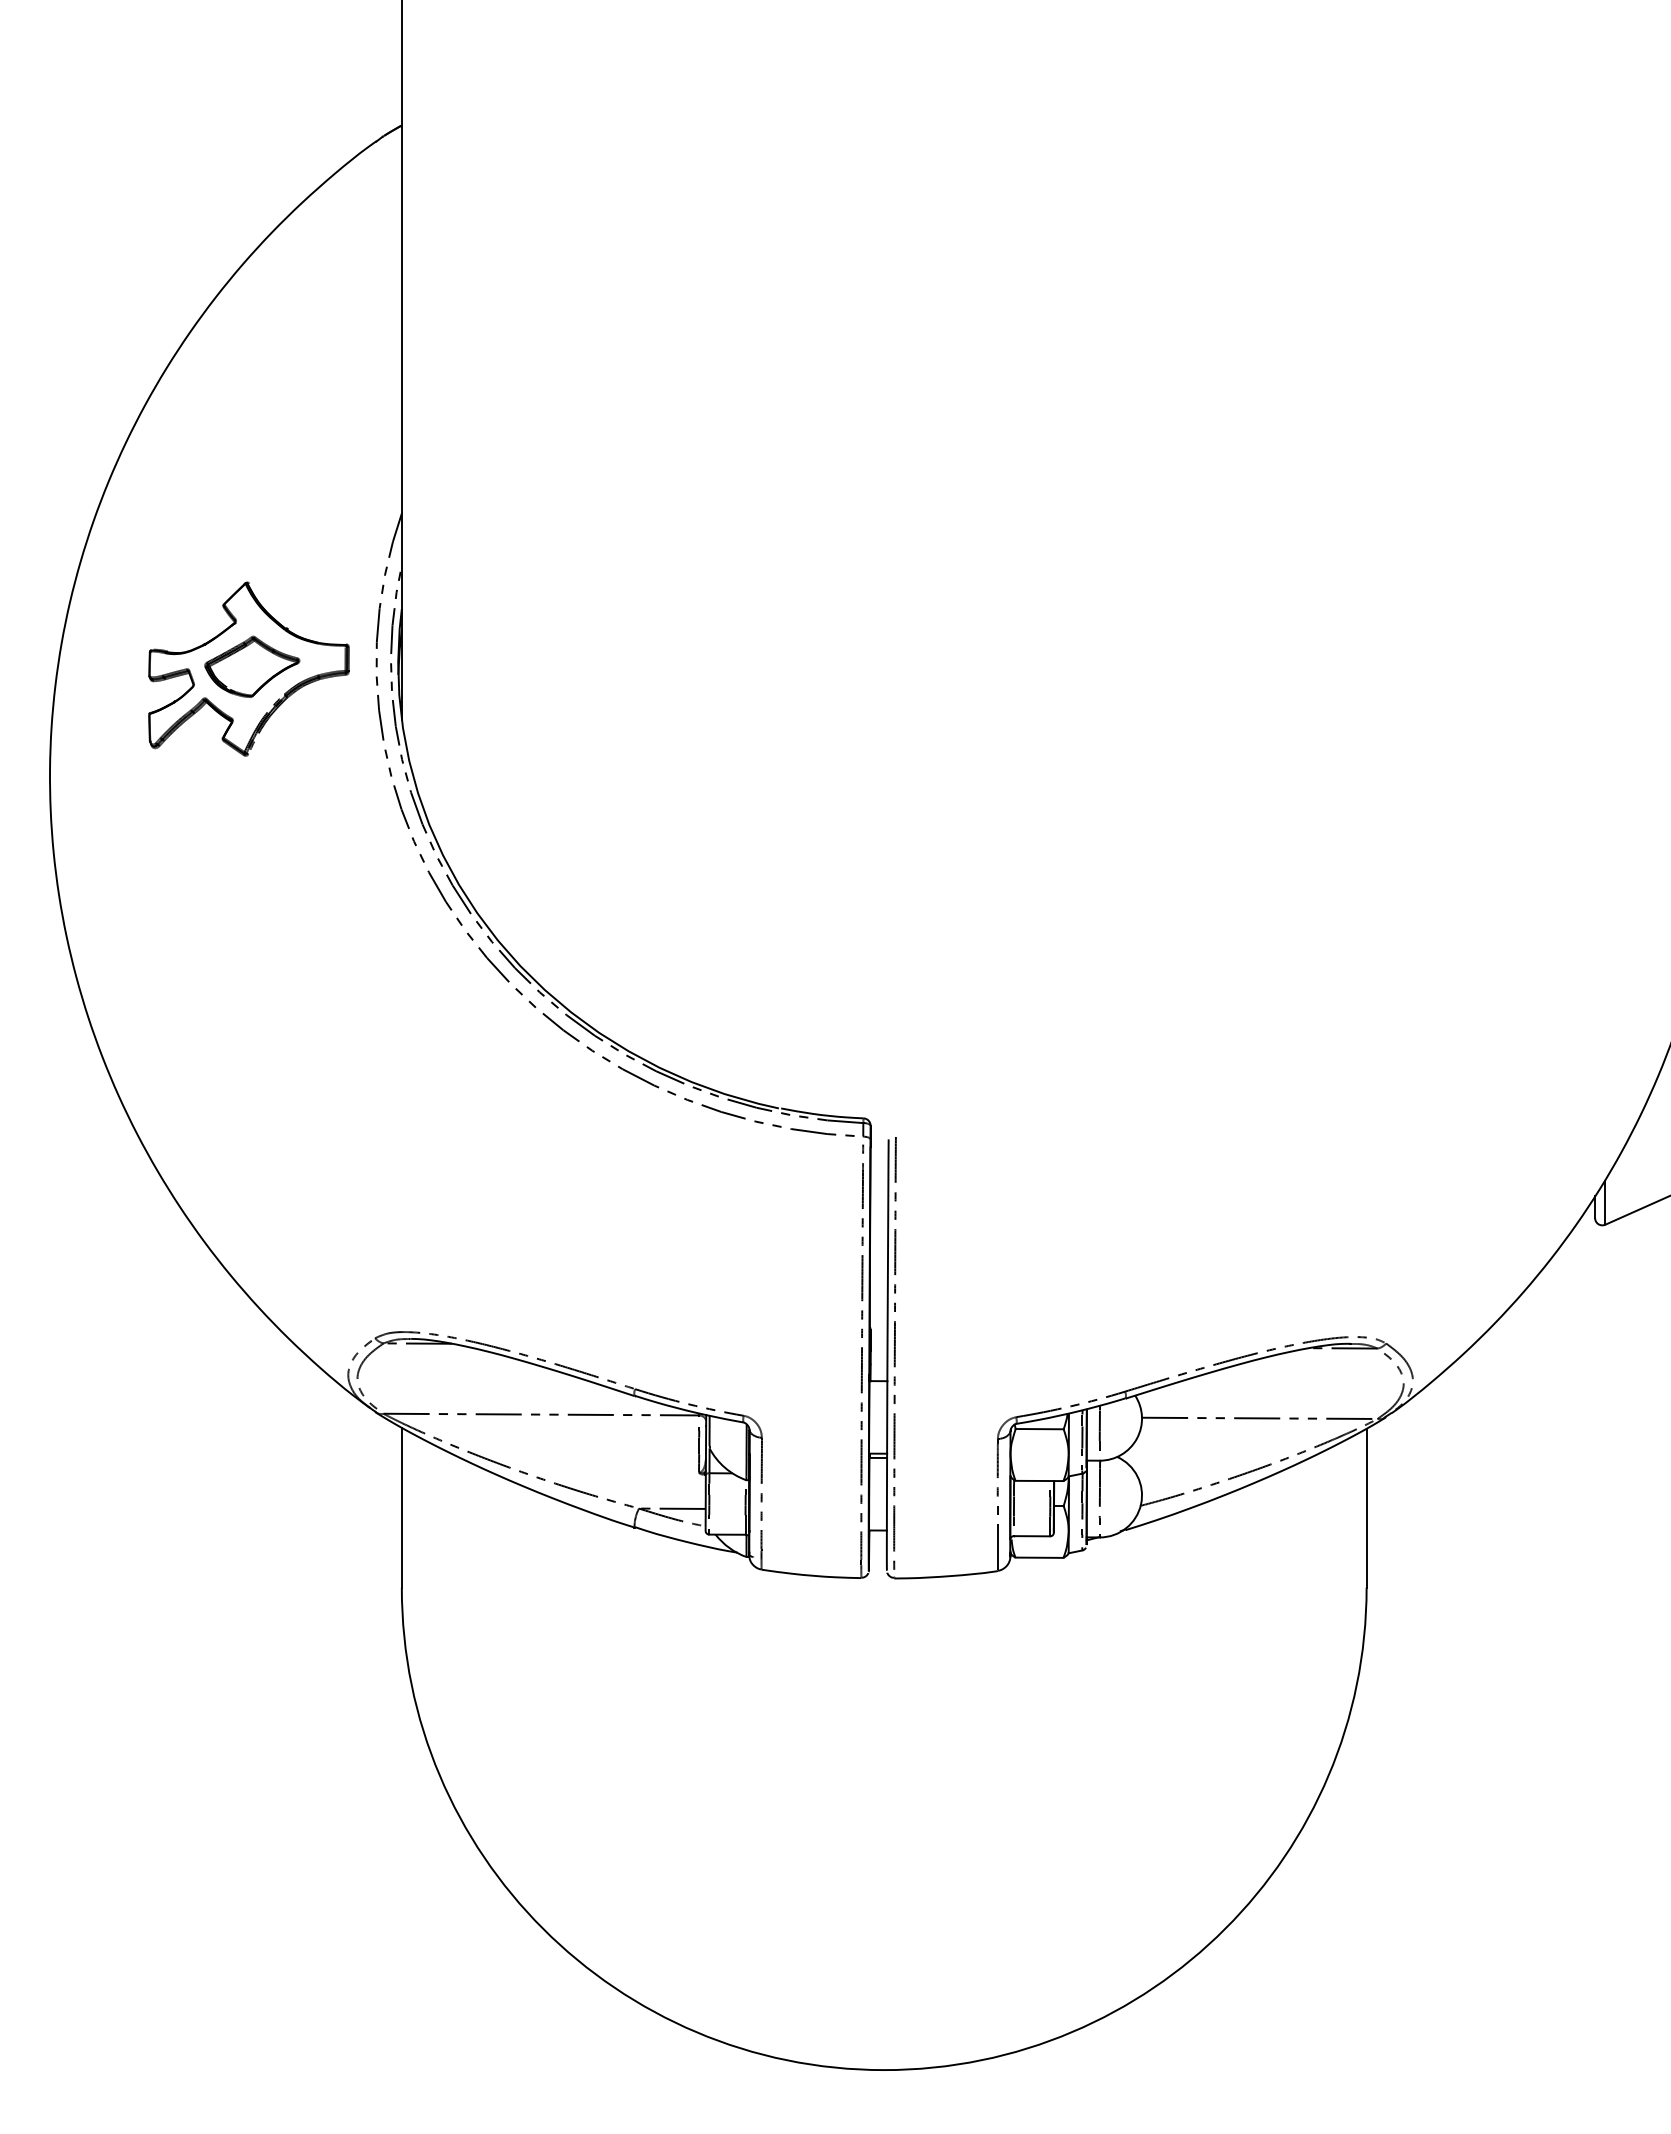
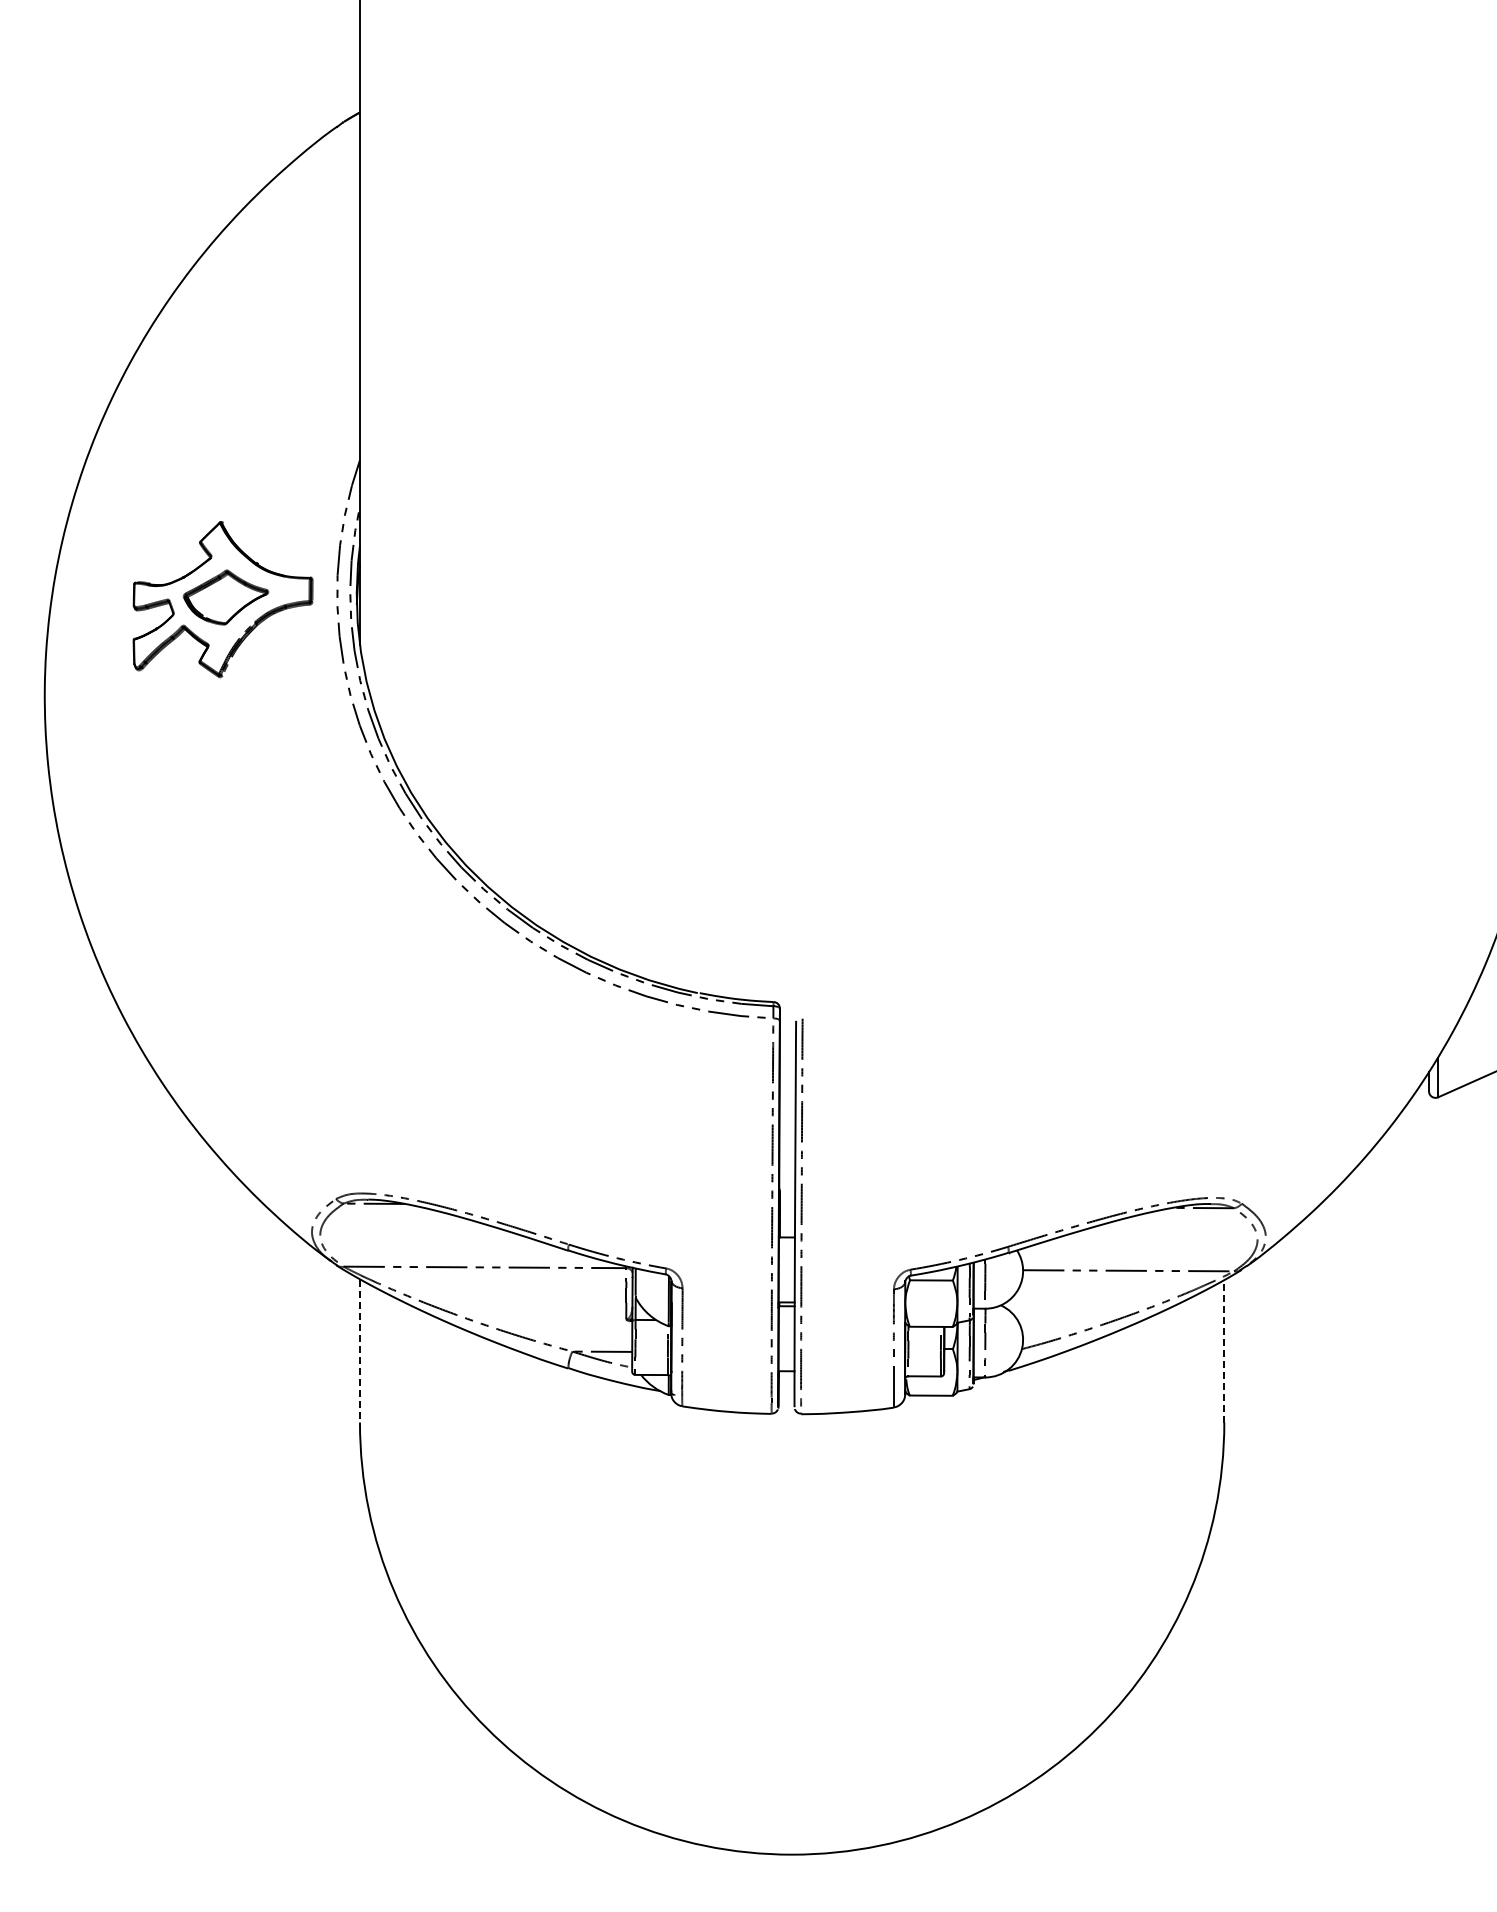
line: (401, 1508) -> (359, 1351), solid -> dashed
line: (1366, 1508) -> (1224, 1351), solid -> dashed

